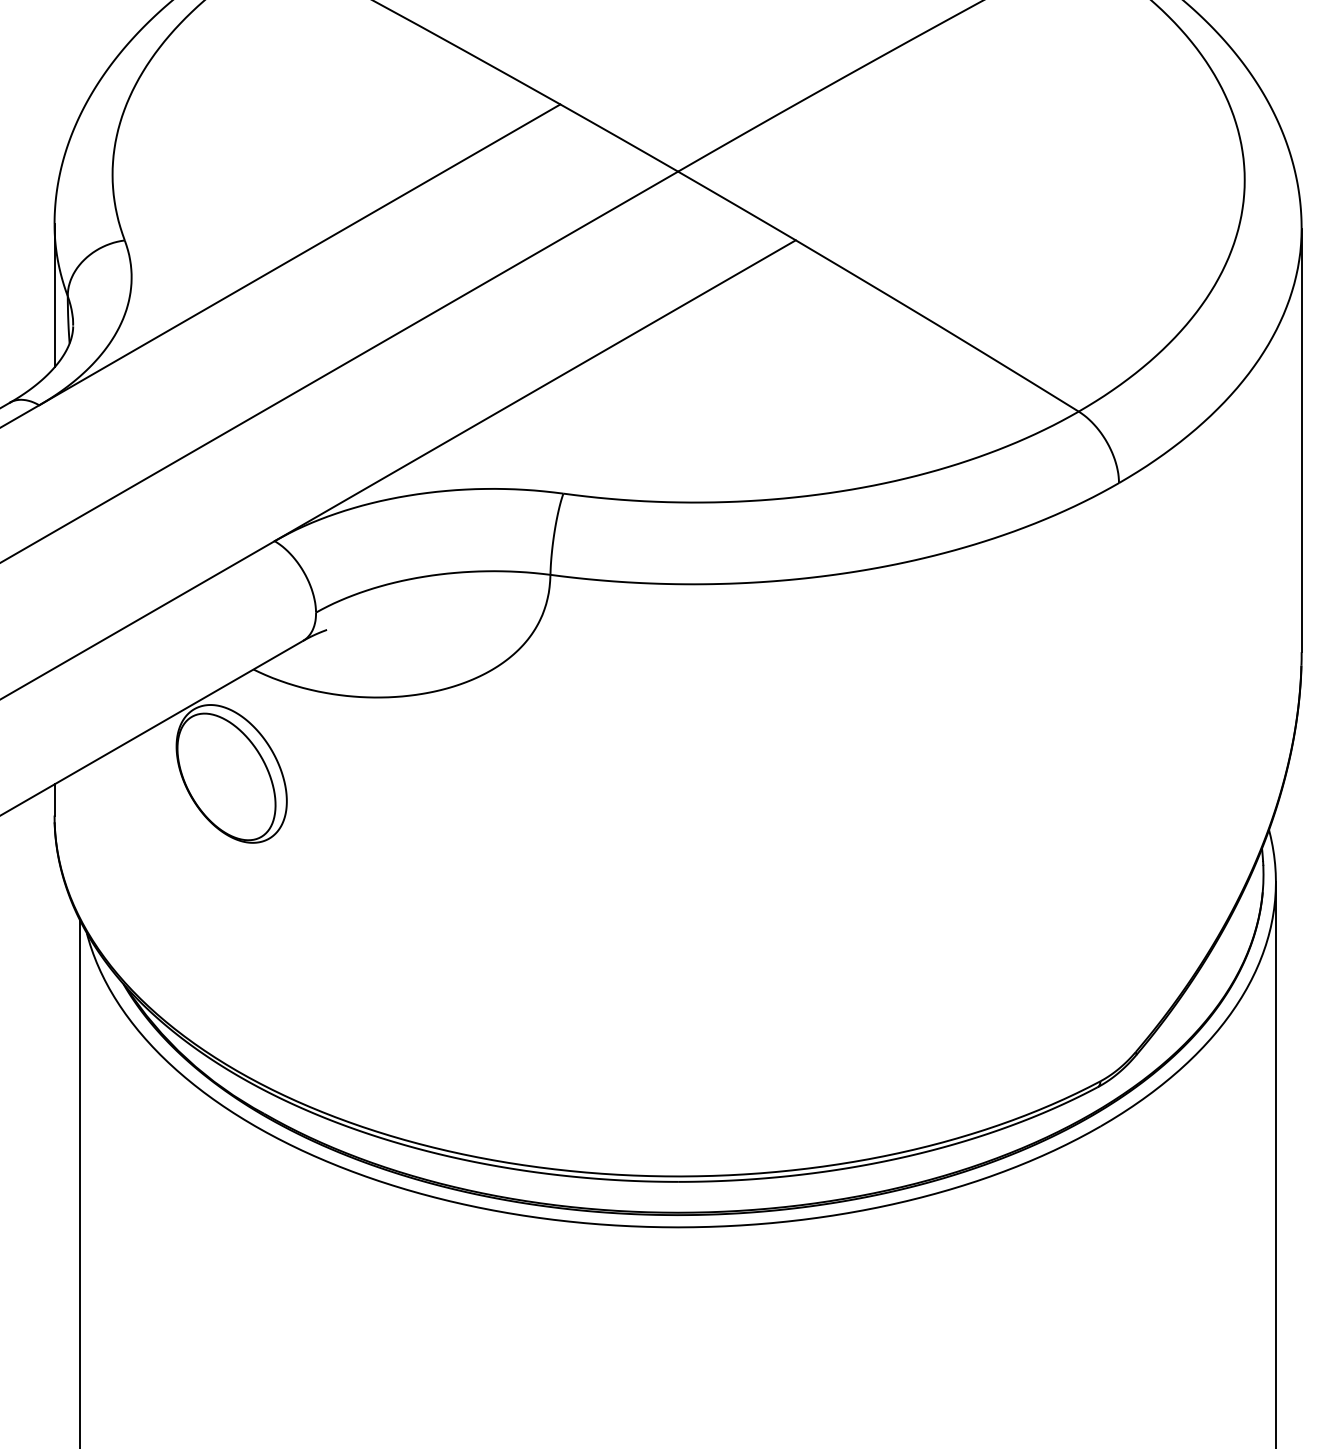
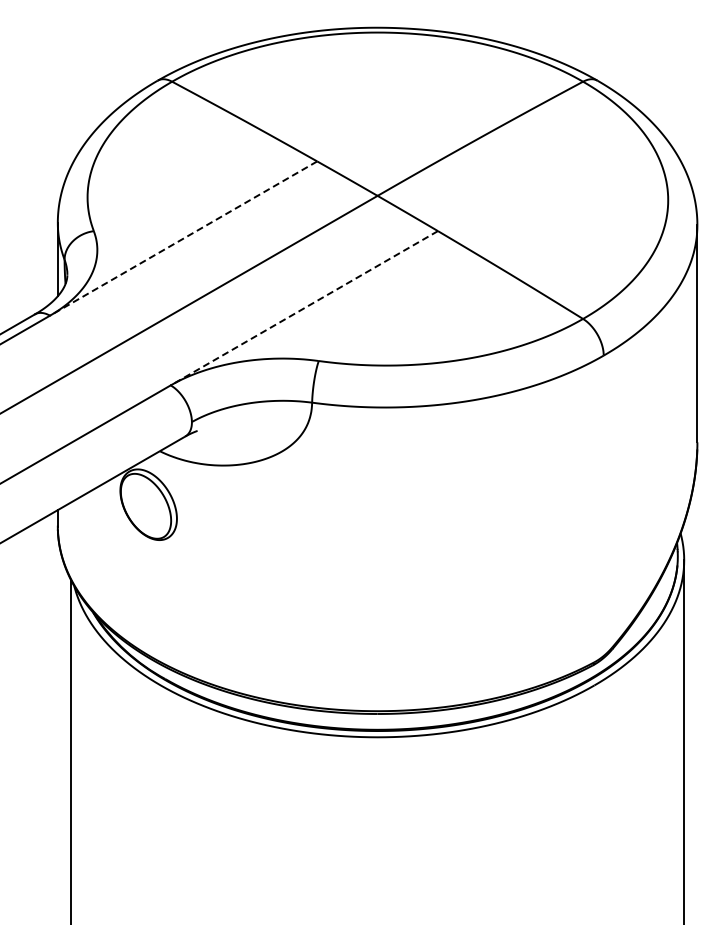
line: (299, 254) -> (183, 238), solid -> dashed
line: (533, 391) -> (303, 308), solid -> dashed

